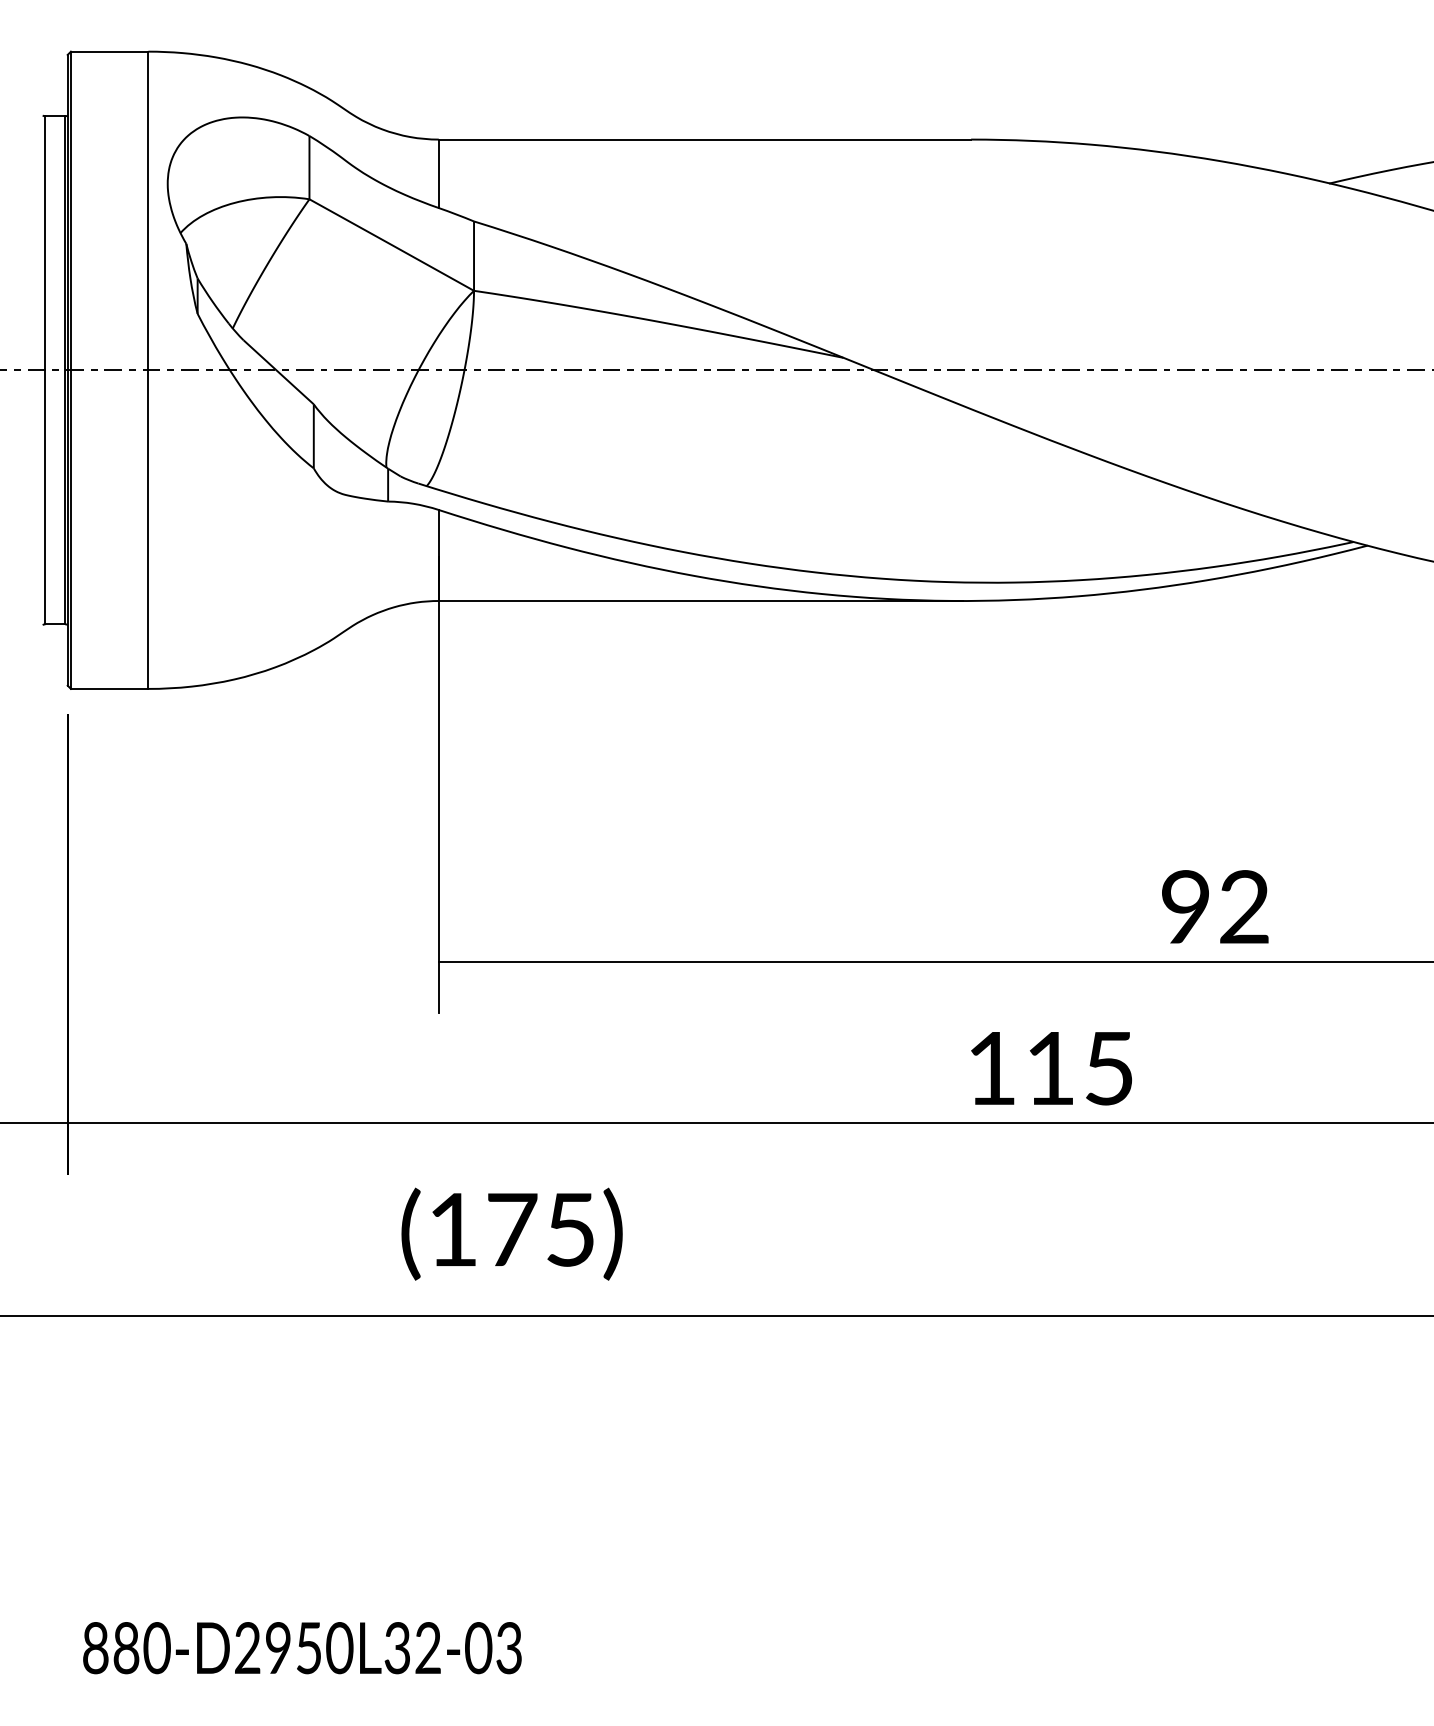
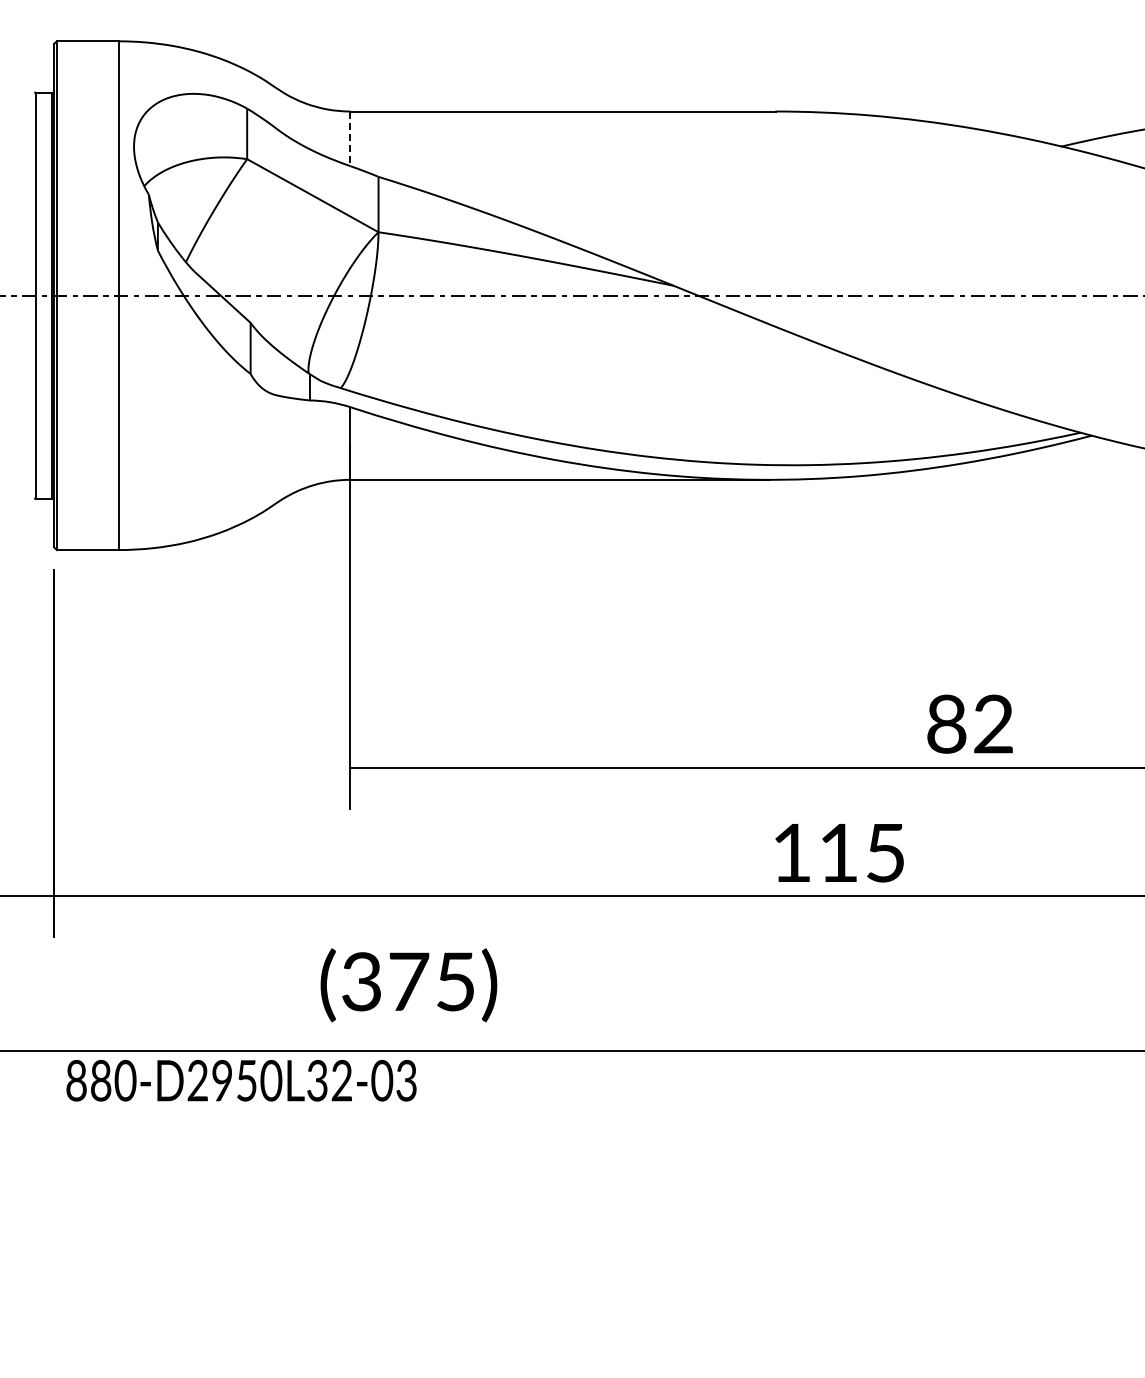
line: (438, 174) -> (350, 139), solid -> dashed
text: (1185, 908) -> (946, 725), 92 -> 82
text: (452, 1229) -> (361, 981), (175) -> (375)
text: (302, 1647) -> (241, 1080), moved

